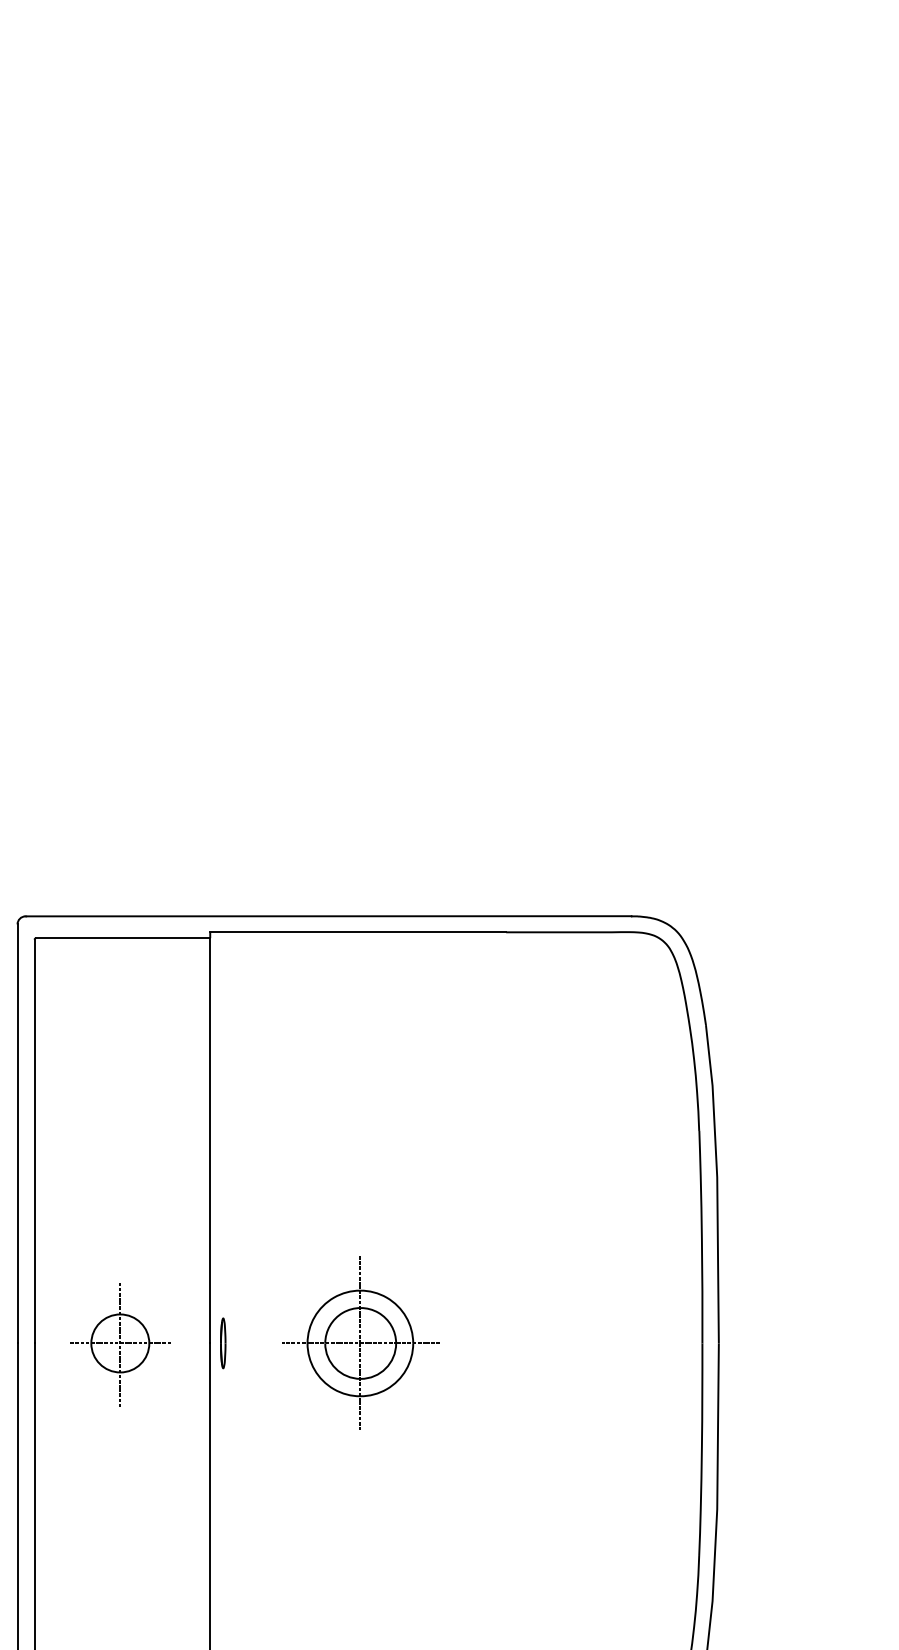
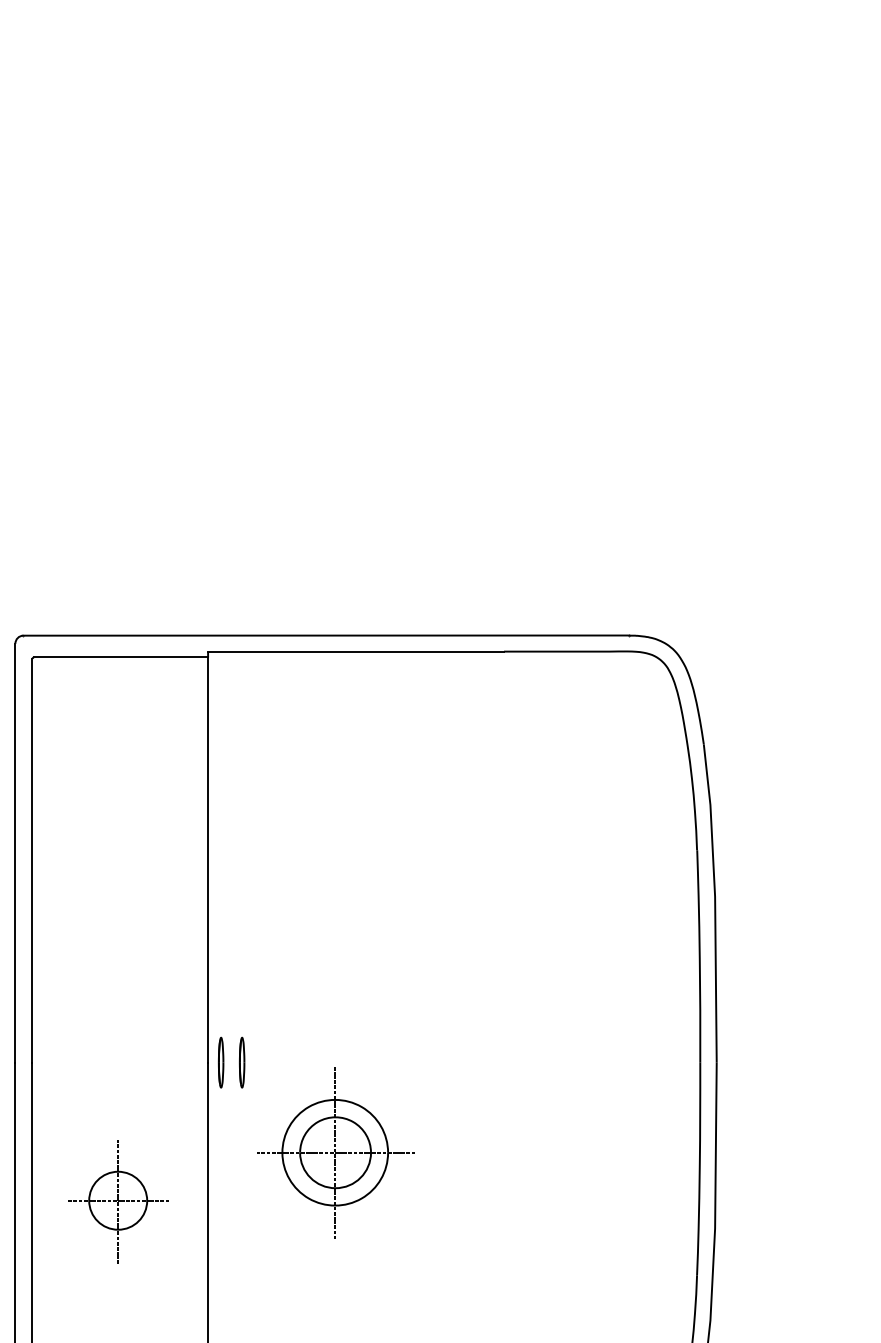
part: (360, 1342) -> (335, 1151), moved
part: (244, 1343) -> (242, 1062), added
part: (120, 1344) -> (118, 1201), moved

